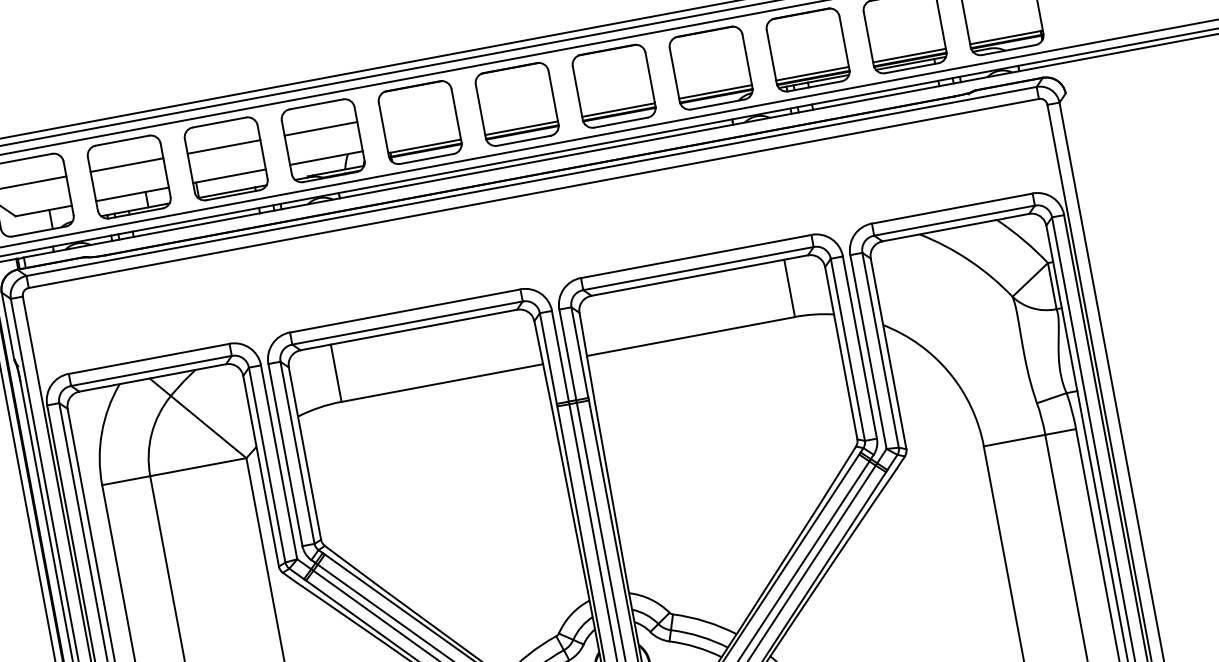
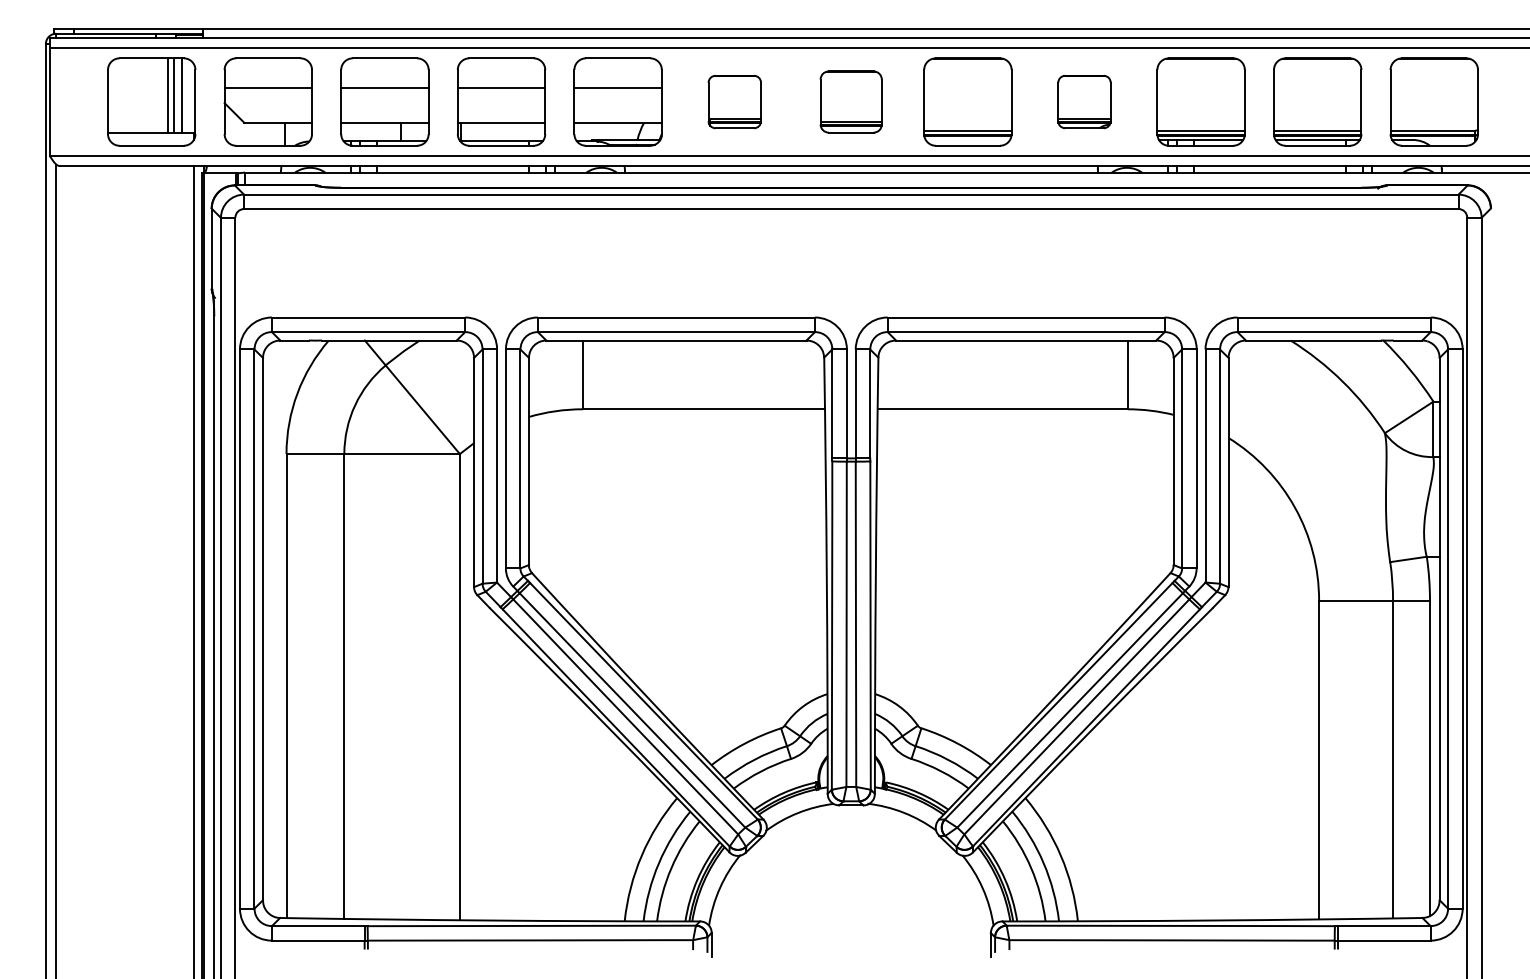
part: (711, 67) -> (1084, 101), size x0.6
part: (516, 104) -> (850, 101), size x0.7
part: (419, 122) -> (734, 101), size x0.6

